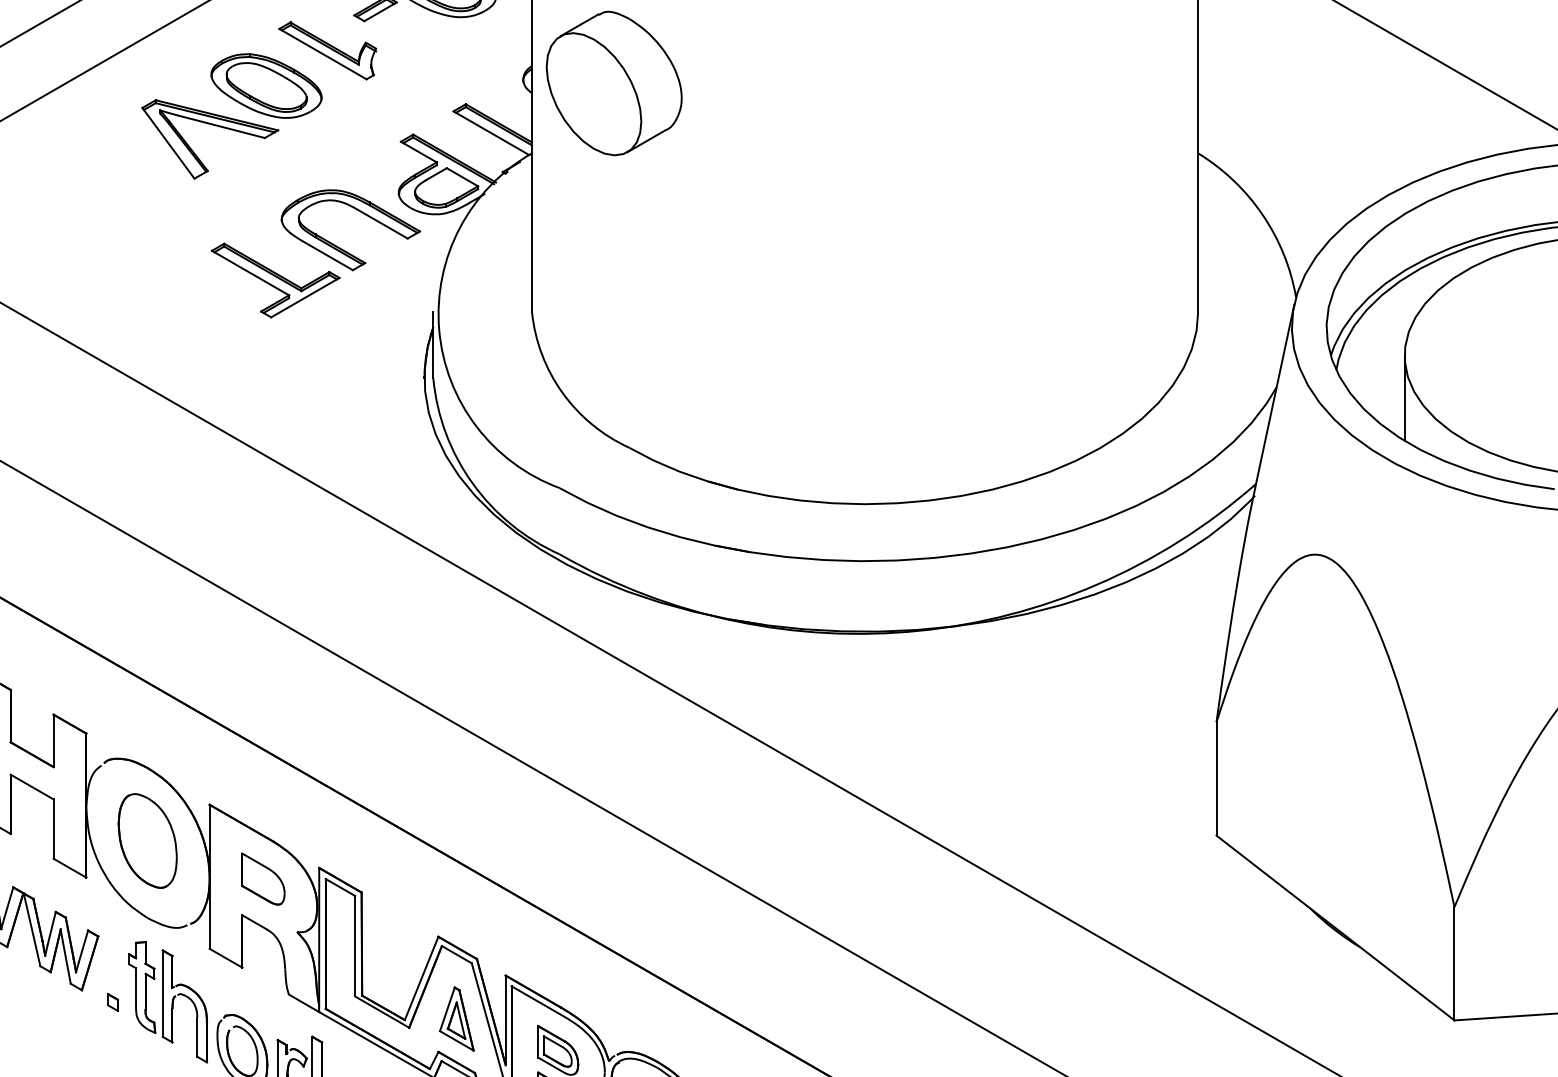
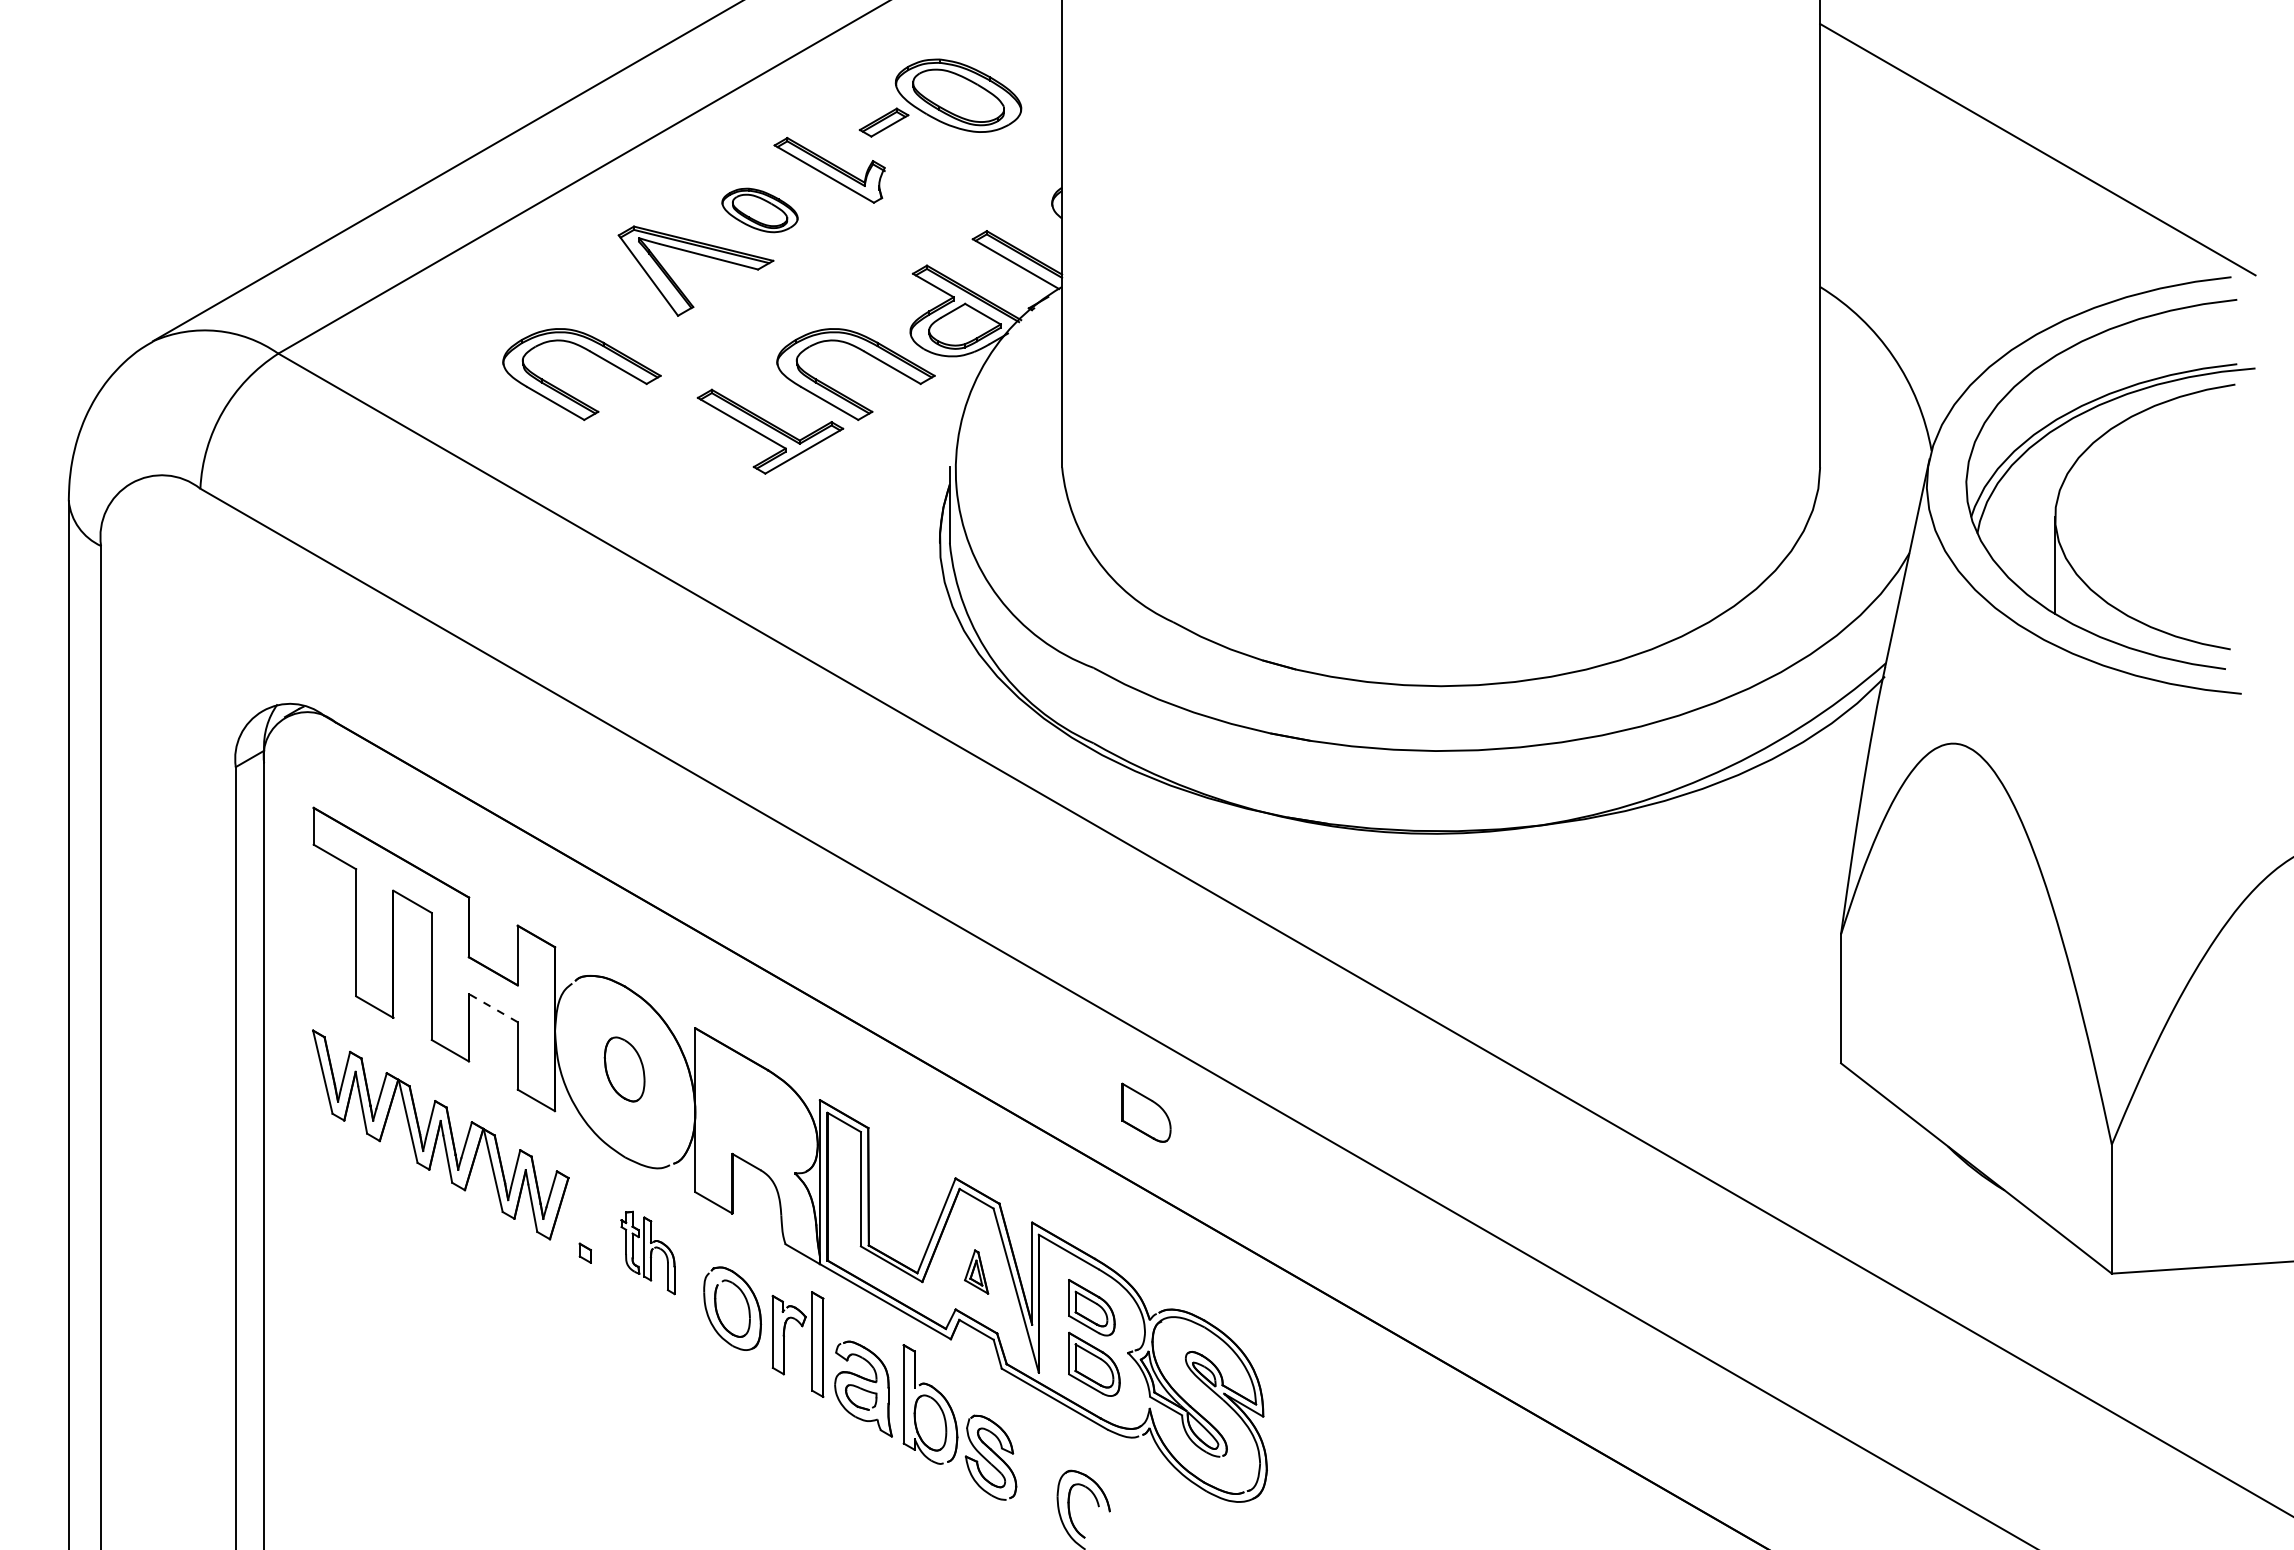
part: (614, 83) -> (1155, 207), removed
part: (266, 86) -> (759, 210), size x0.6
part: (99, 247) -> (570, 394), added
line: (31, 786) -> (492, 1007), solid -> dashed
part: (147, 841) -> (624, 1069), size x0.6
part: (263, 878) -> (1146, 1112), moved
part: (167, 1001) -> (647, 1252), size x0.6
part: (456, 1018) -> (976, 1271), size x0.6

